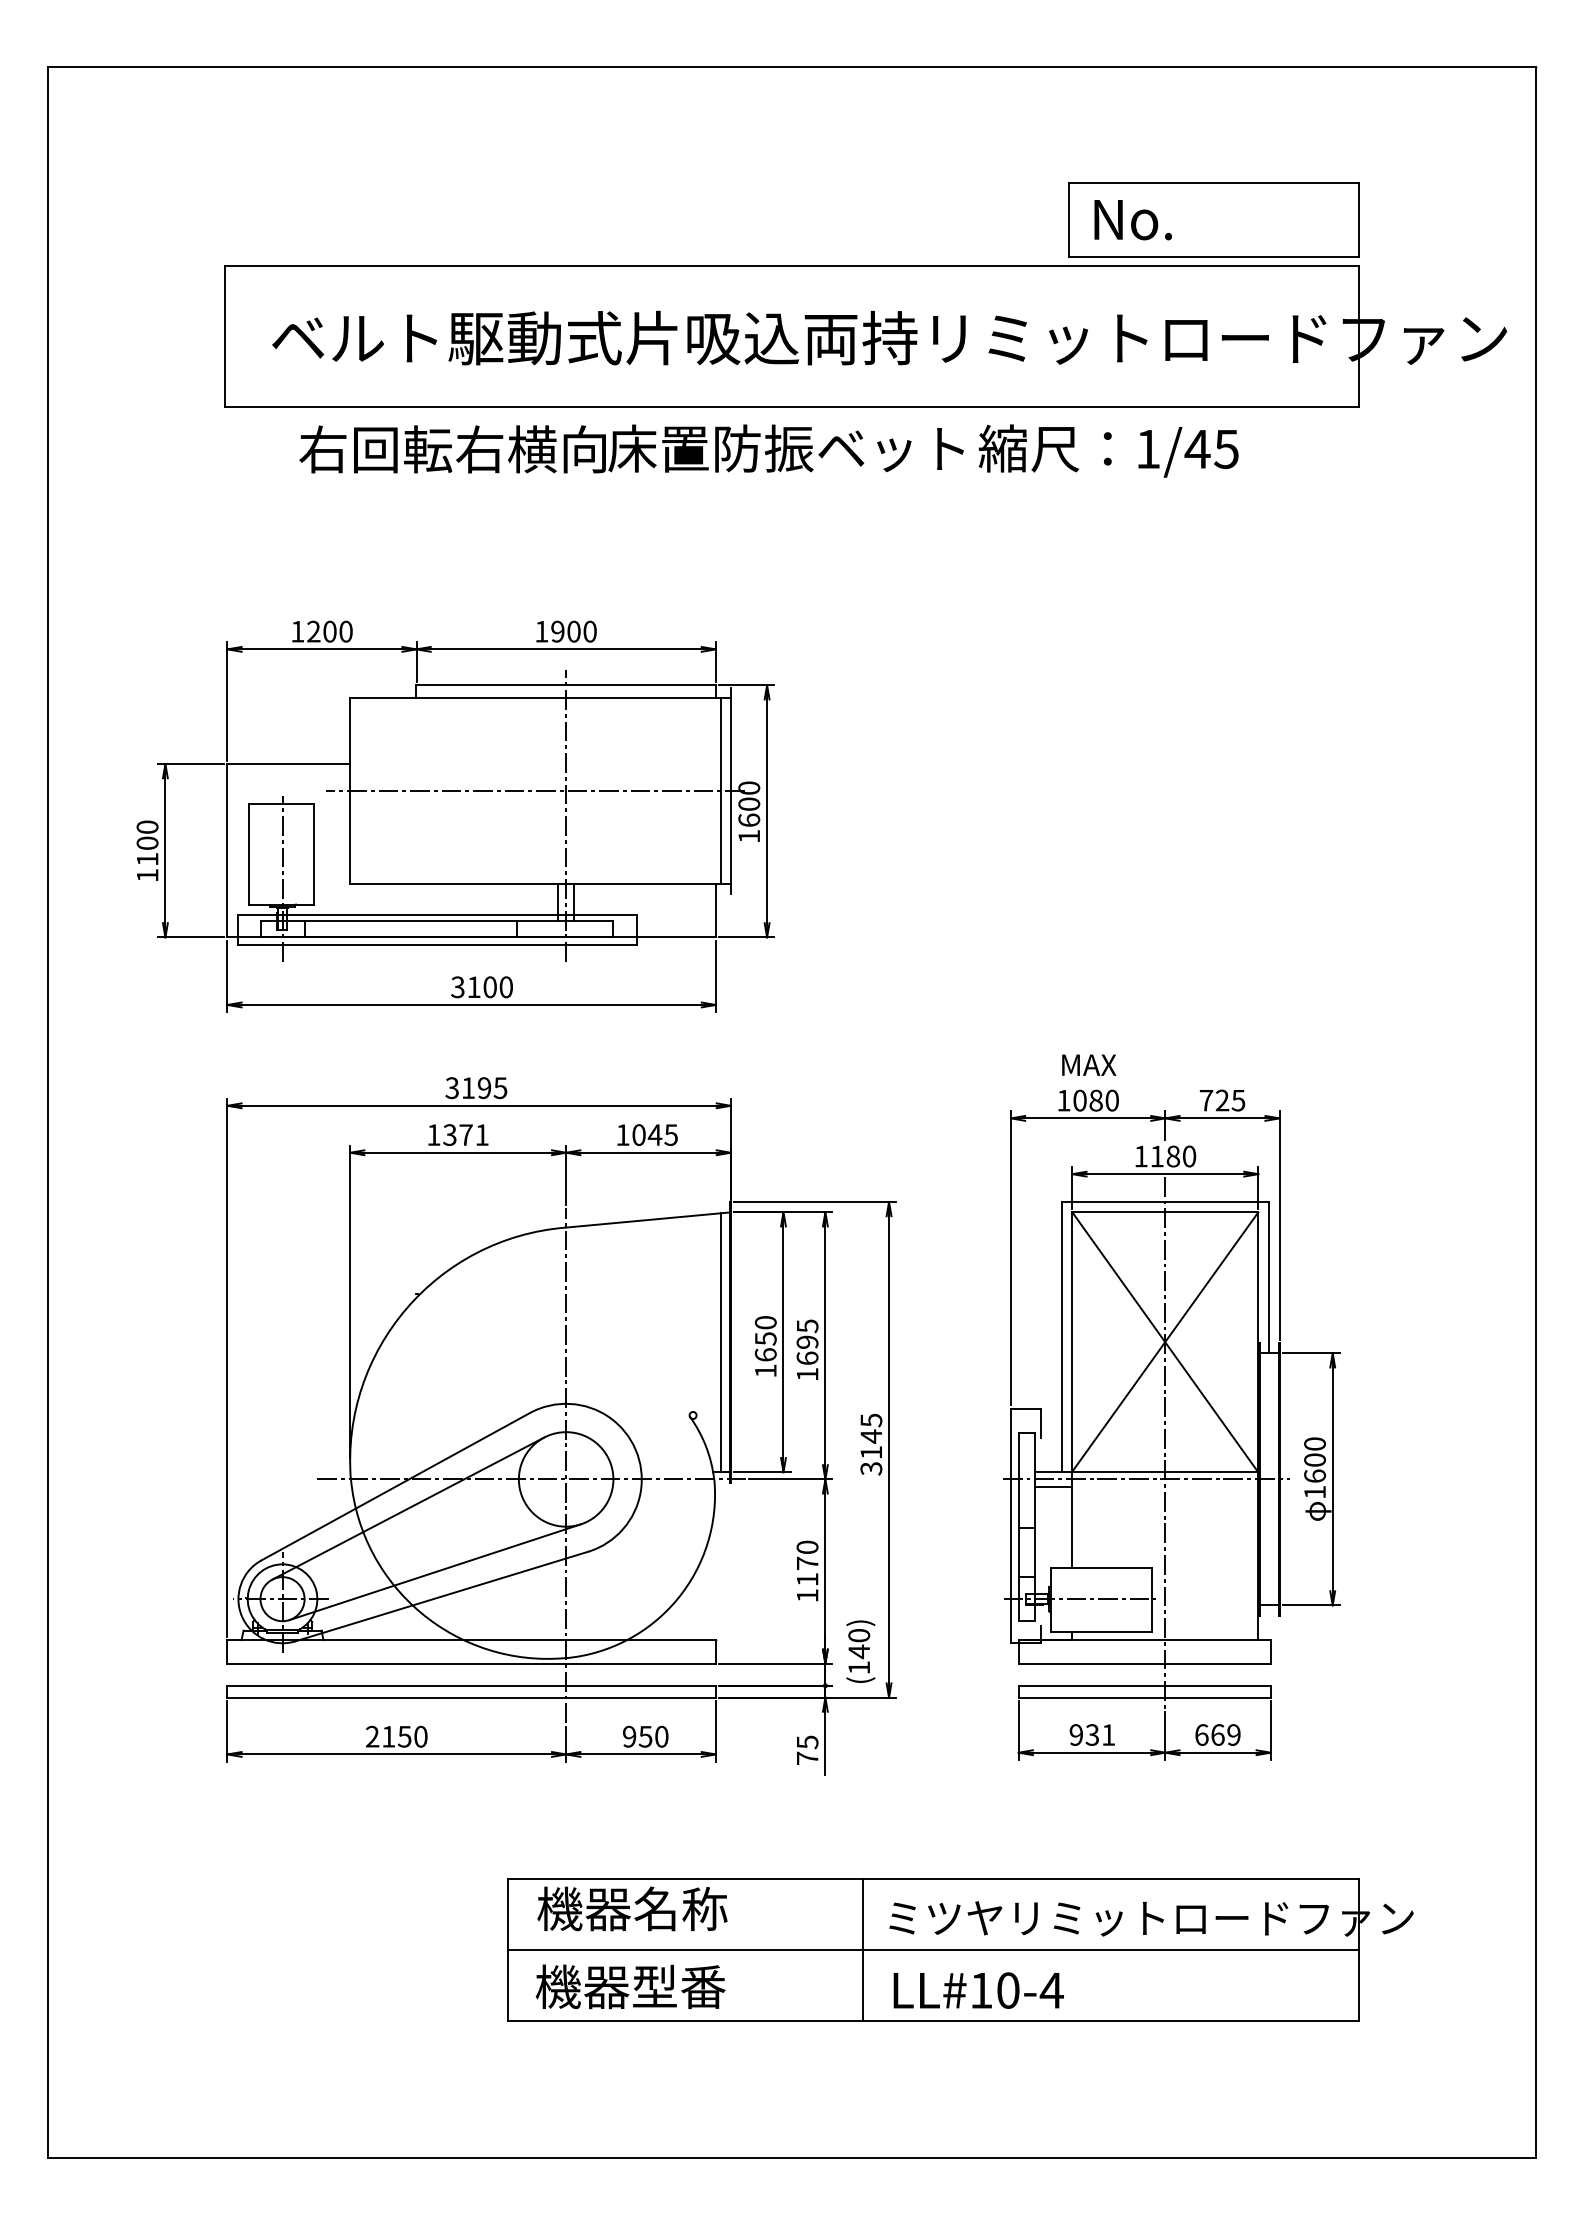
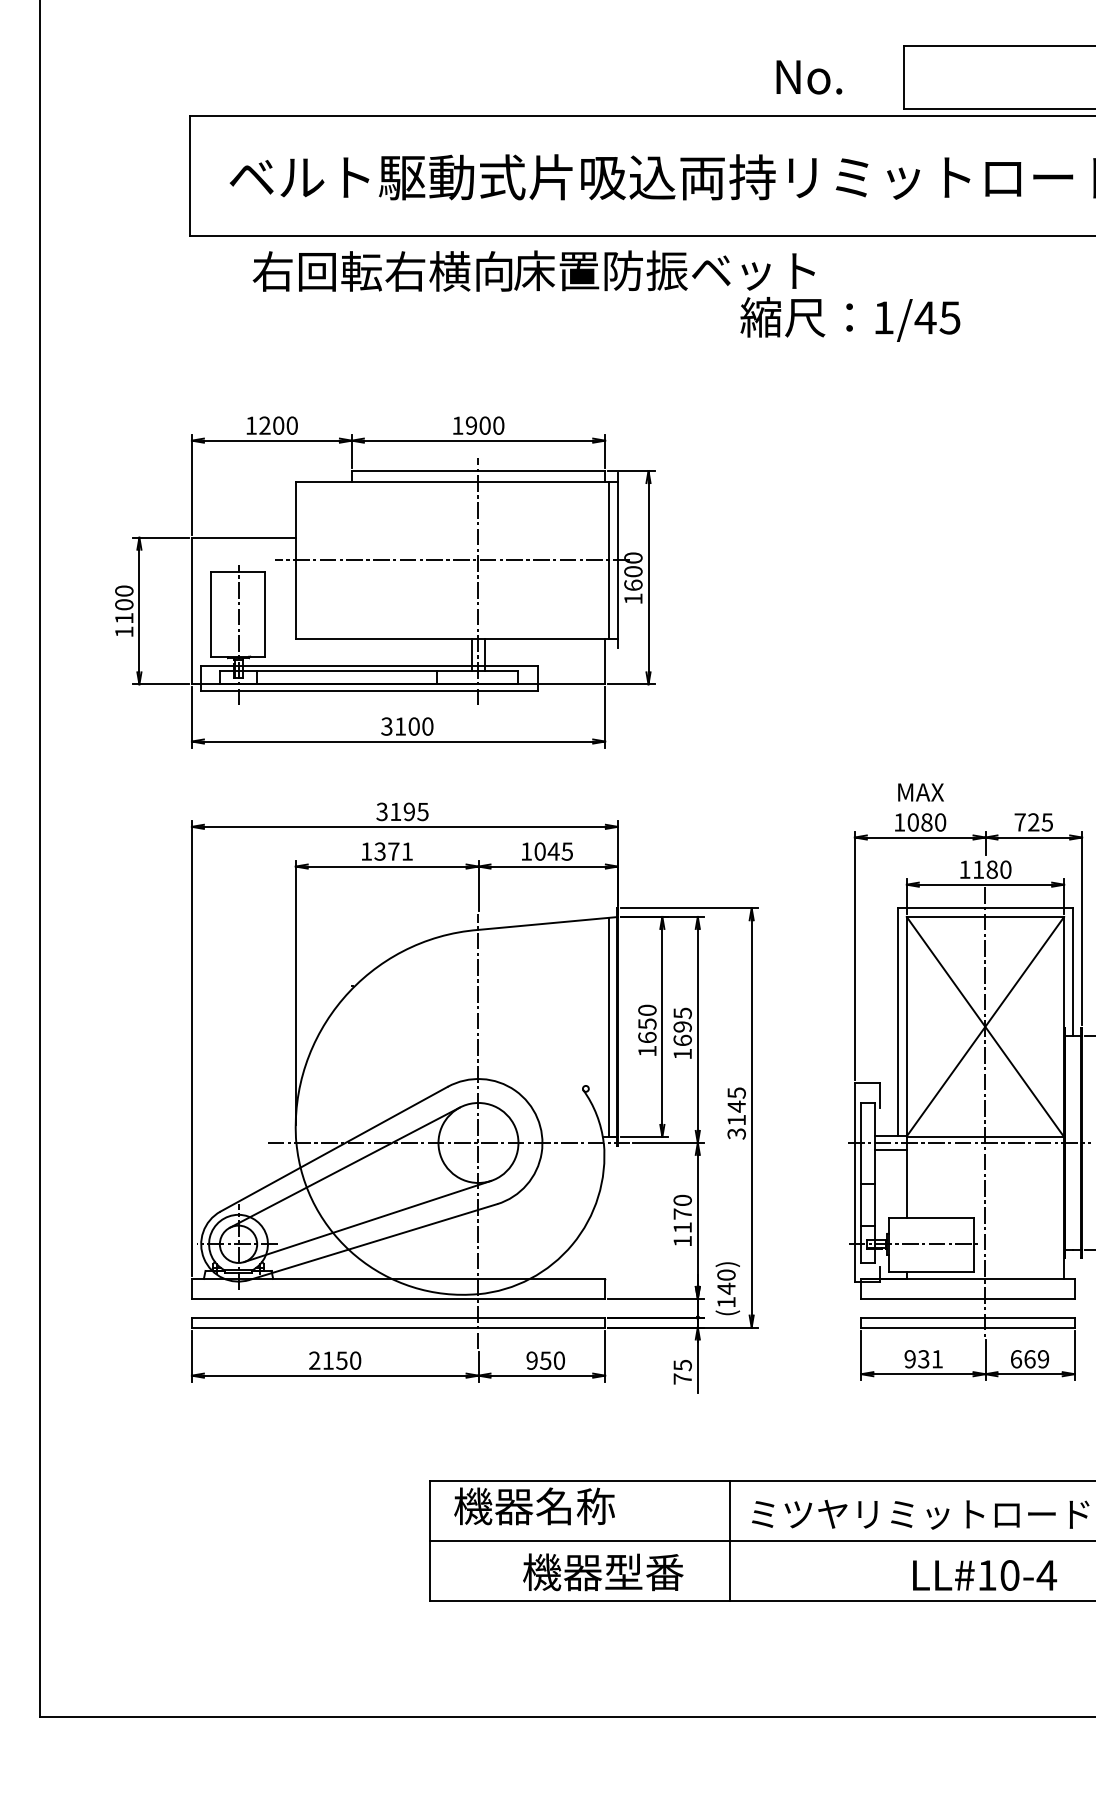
text: (1133, 220) -> (809, 77), moved
text: (1108, 450) -> (850, 318), moved
text: (630, 1986) -> (603, 1572), moved
text: (978, 1990) -> (984, 1575), moved

